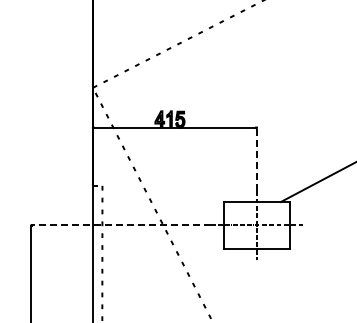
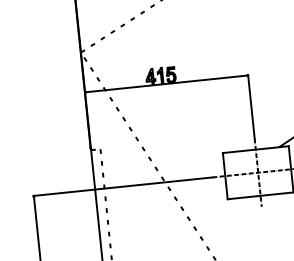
line: (256, 159) -> (251, 107), dashed -> solid
line: (120, 225) -> (122, 186), dashed -> solid

